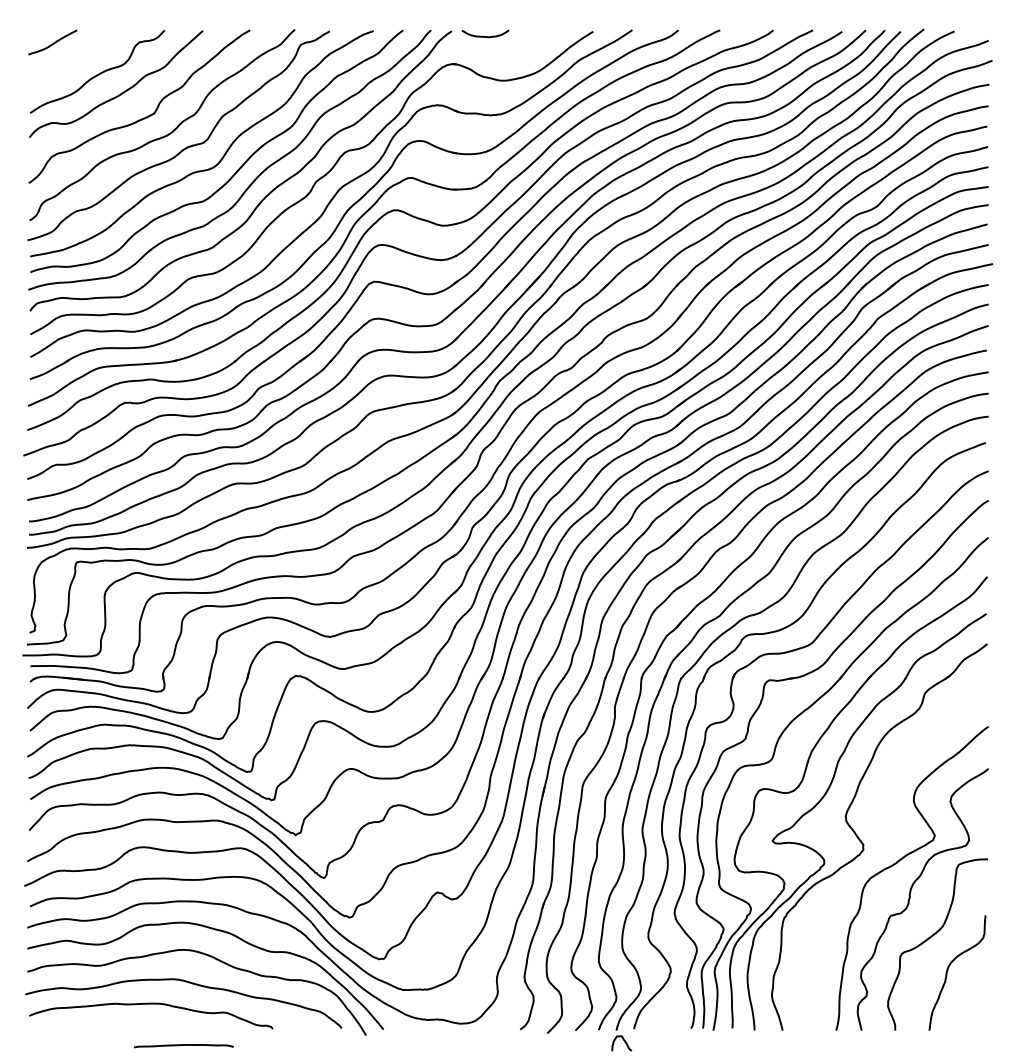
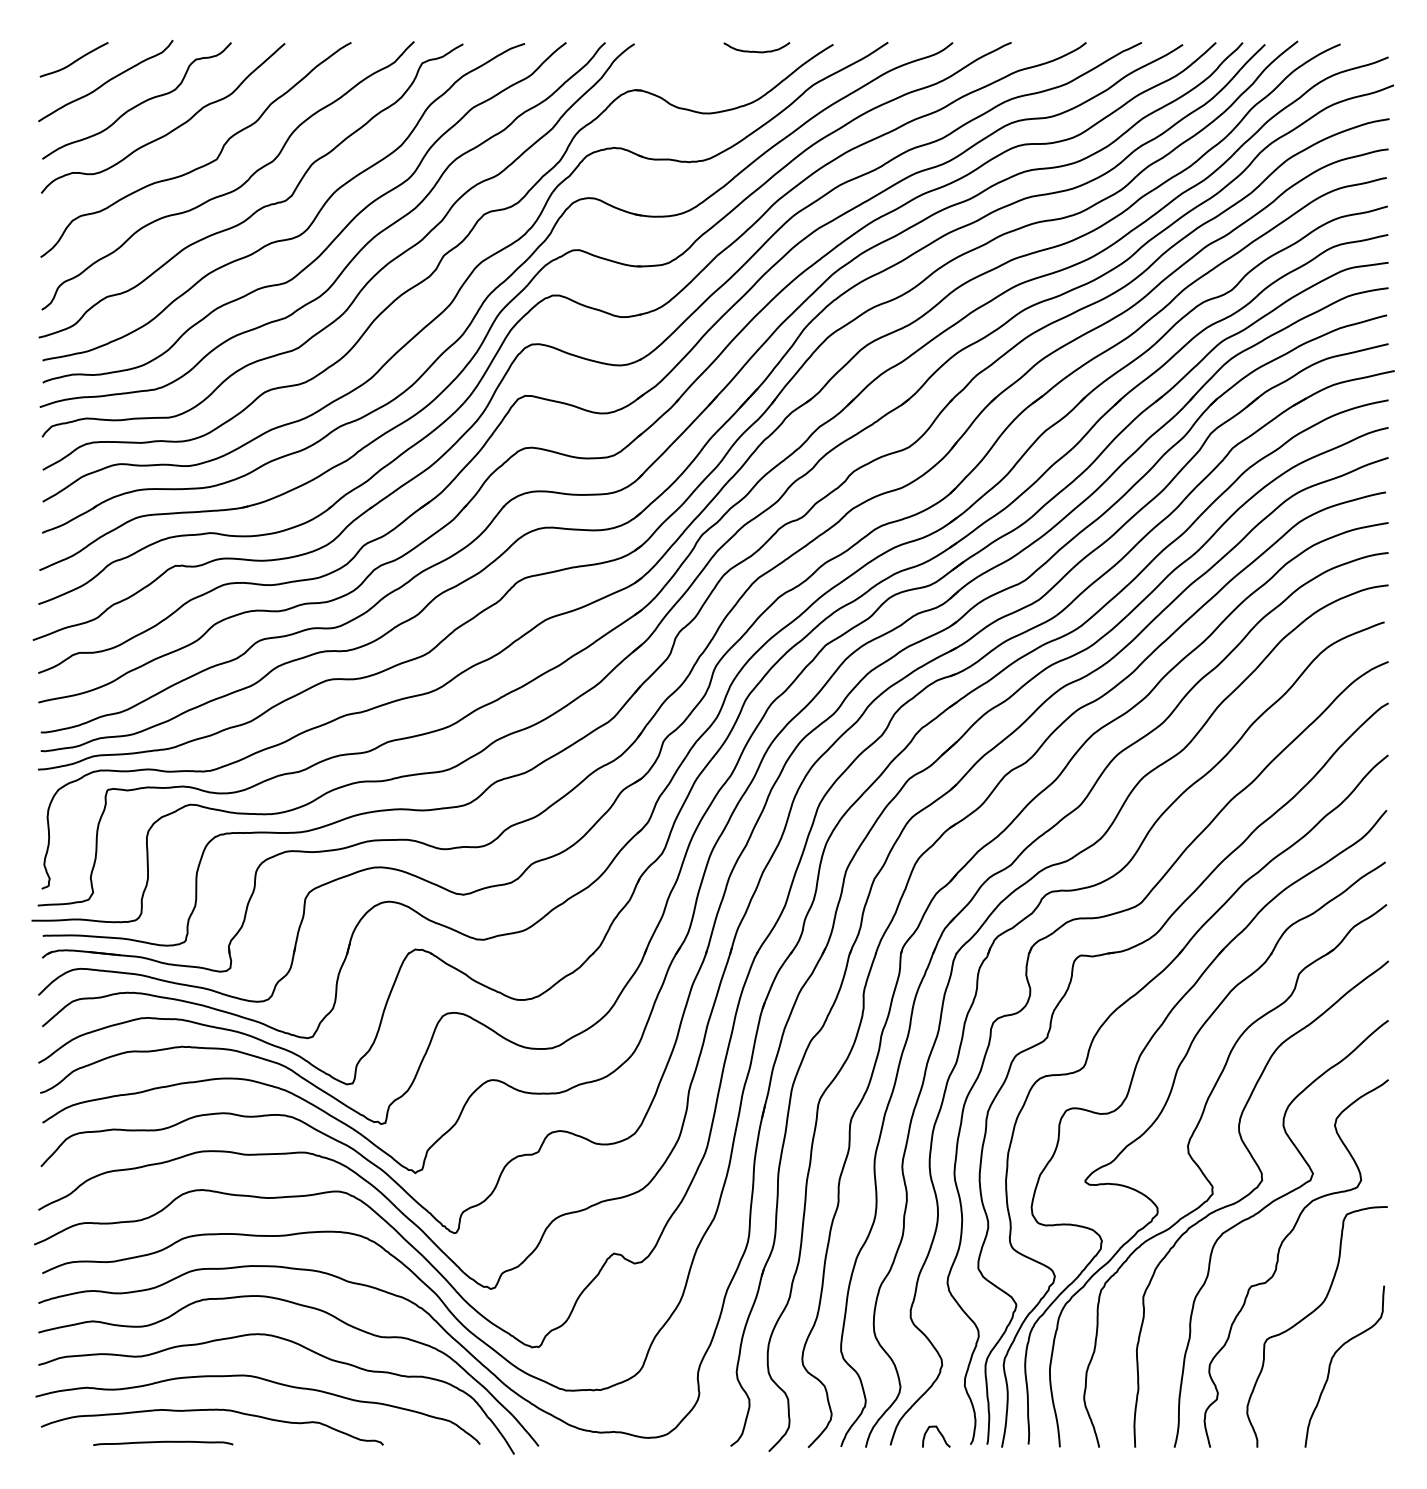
curve: (485, 36) -> (756, 51), moved
curve: (75, 57) -> (105, 81), added
curve: (891, 849) -> (1251, 1193), added
curve: (624, 1041) -> (939, 1433), moved
curve: (184, 1045) -> (163, 1442), moved

